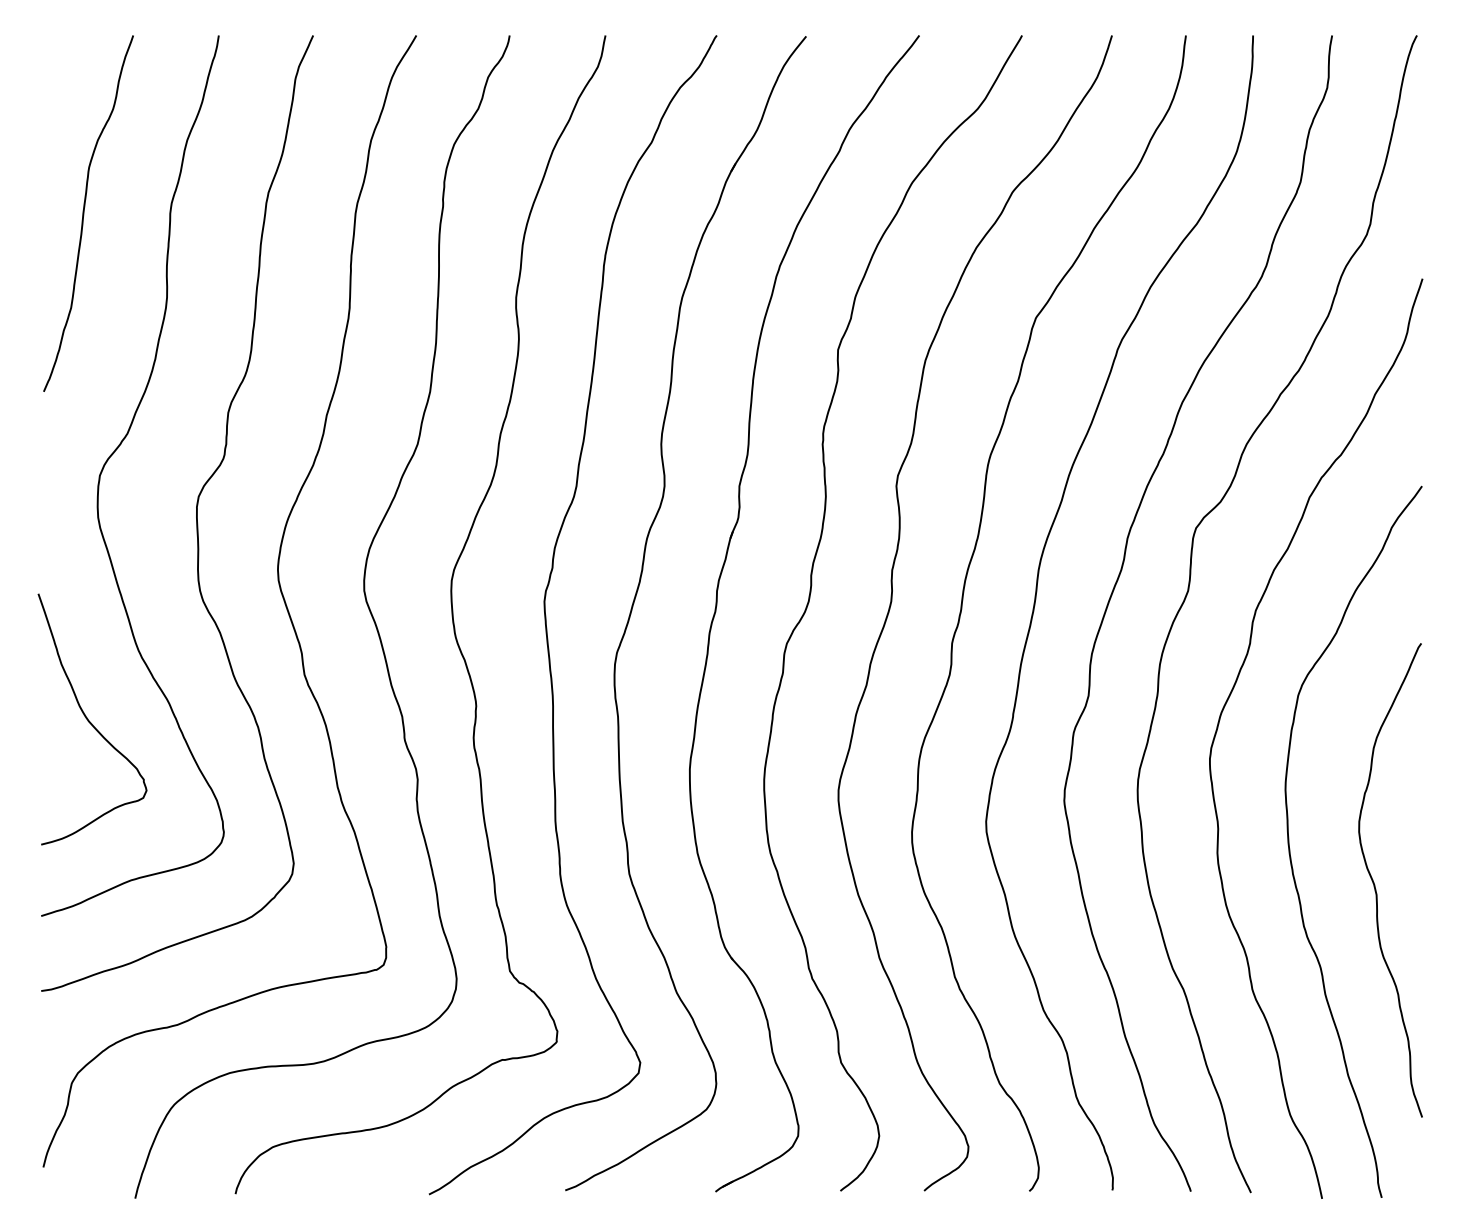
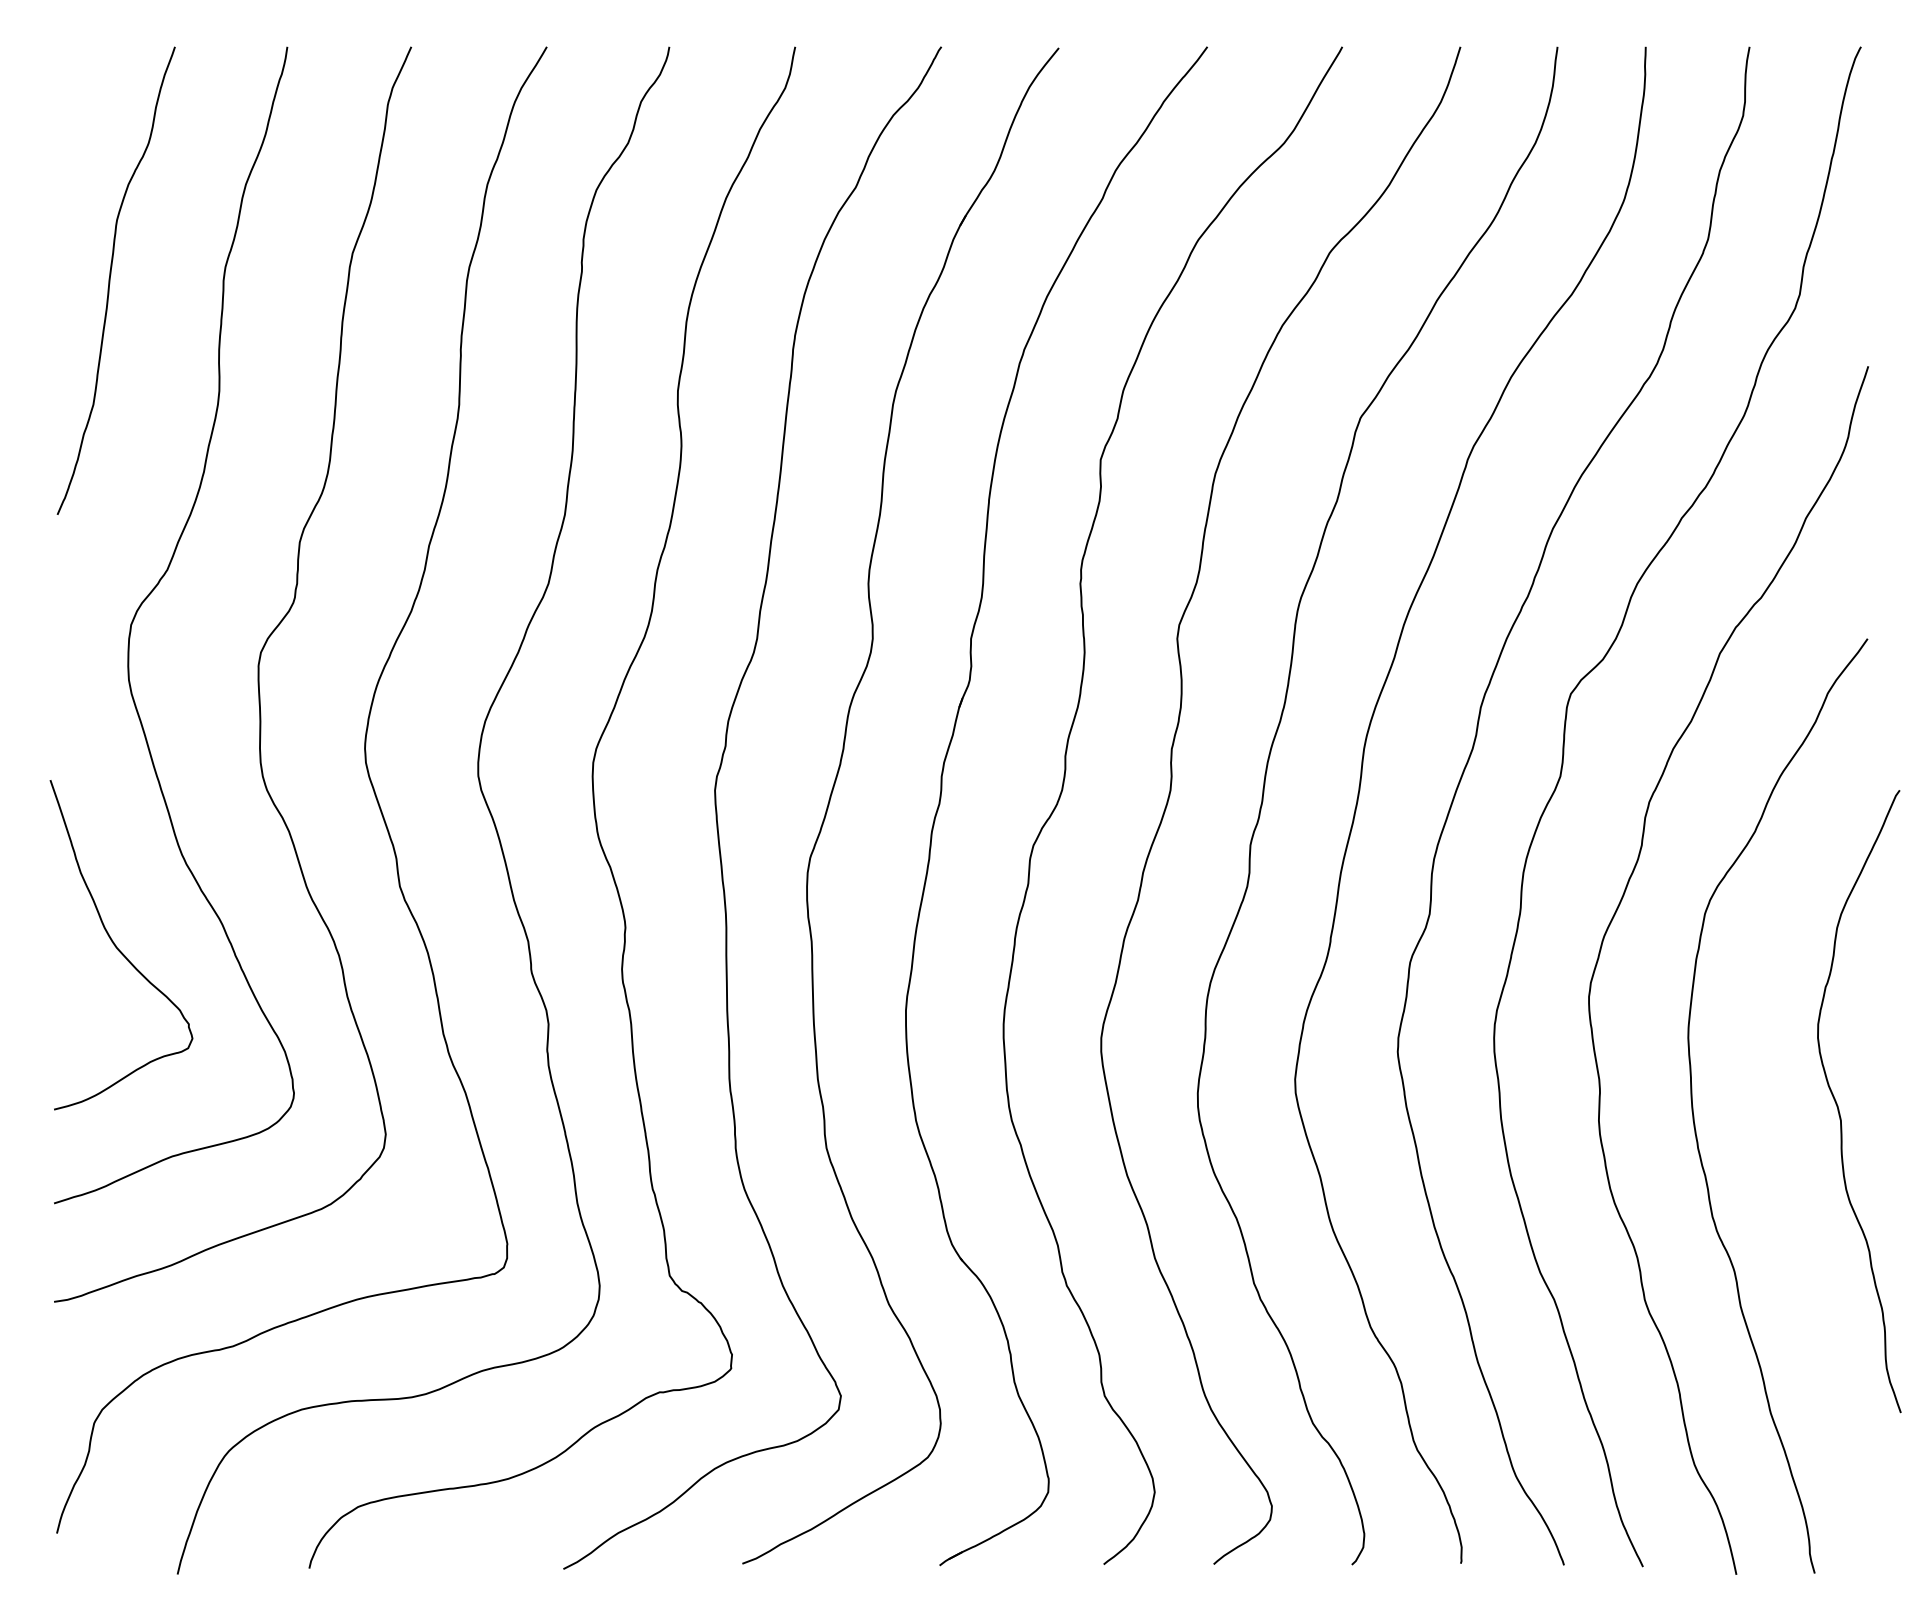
curve: (1374, 883) -> (1838, 1105), moved

